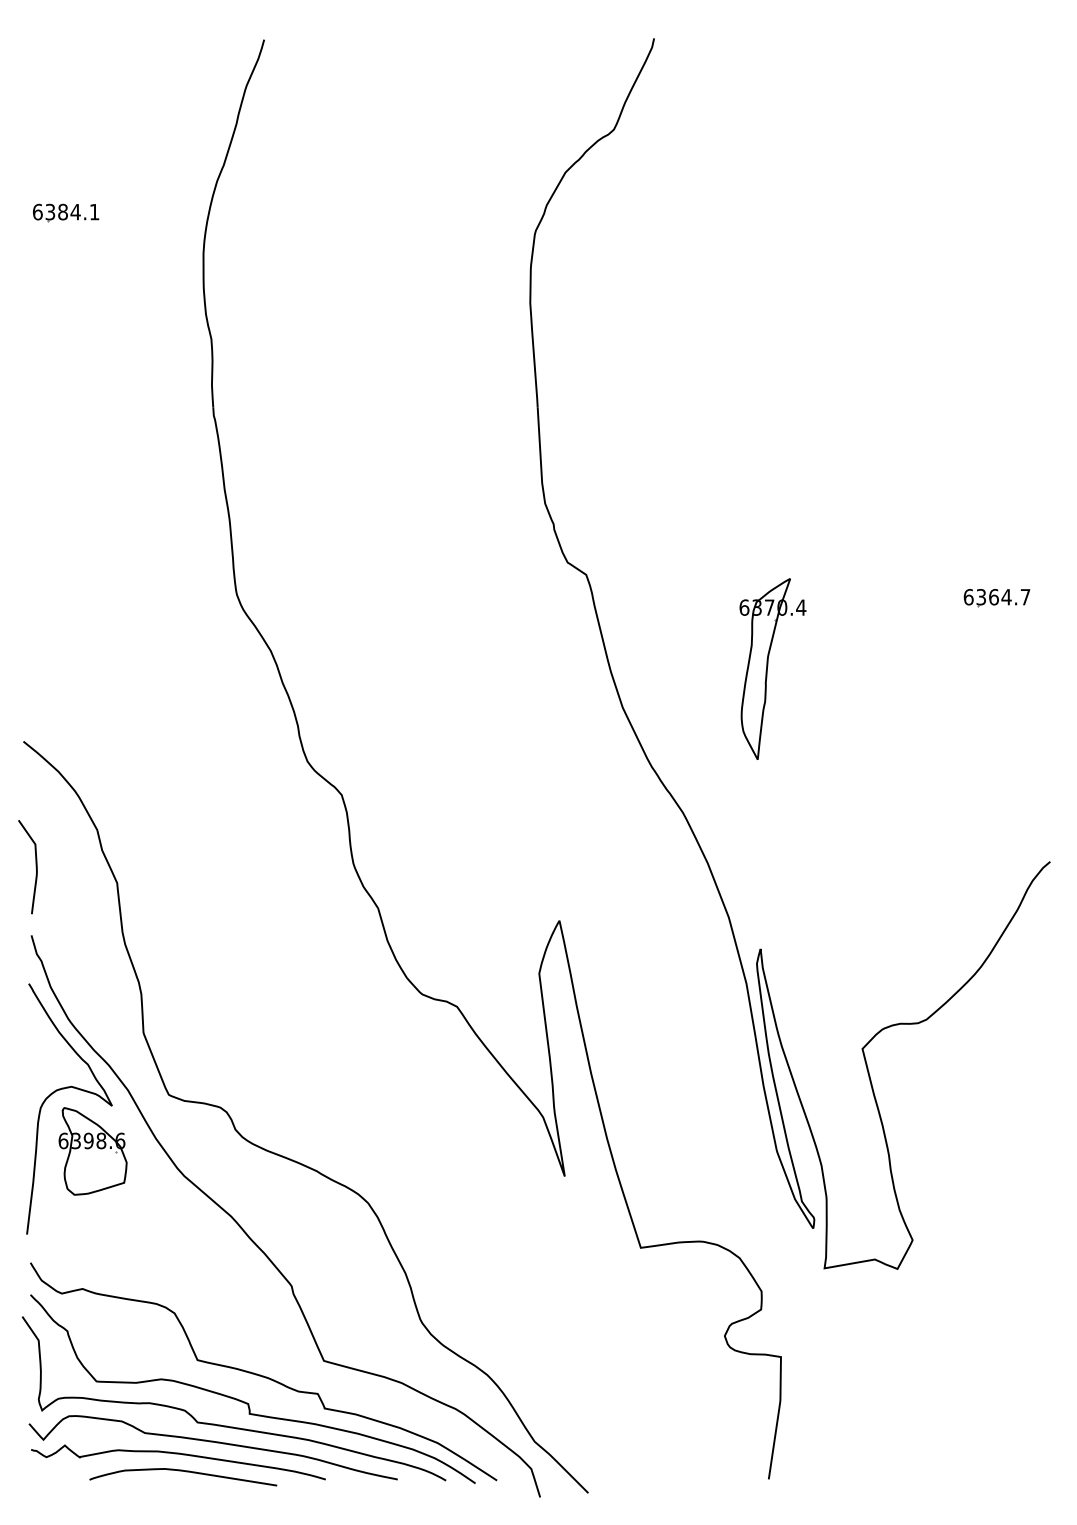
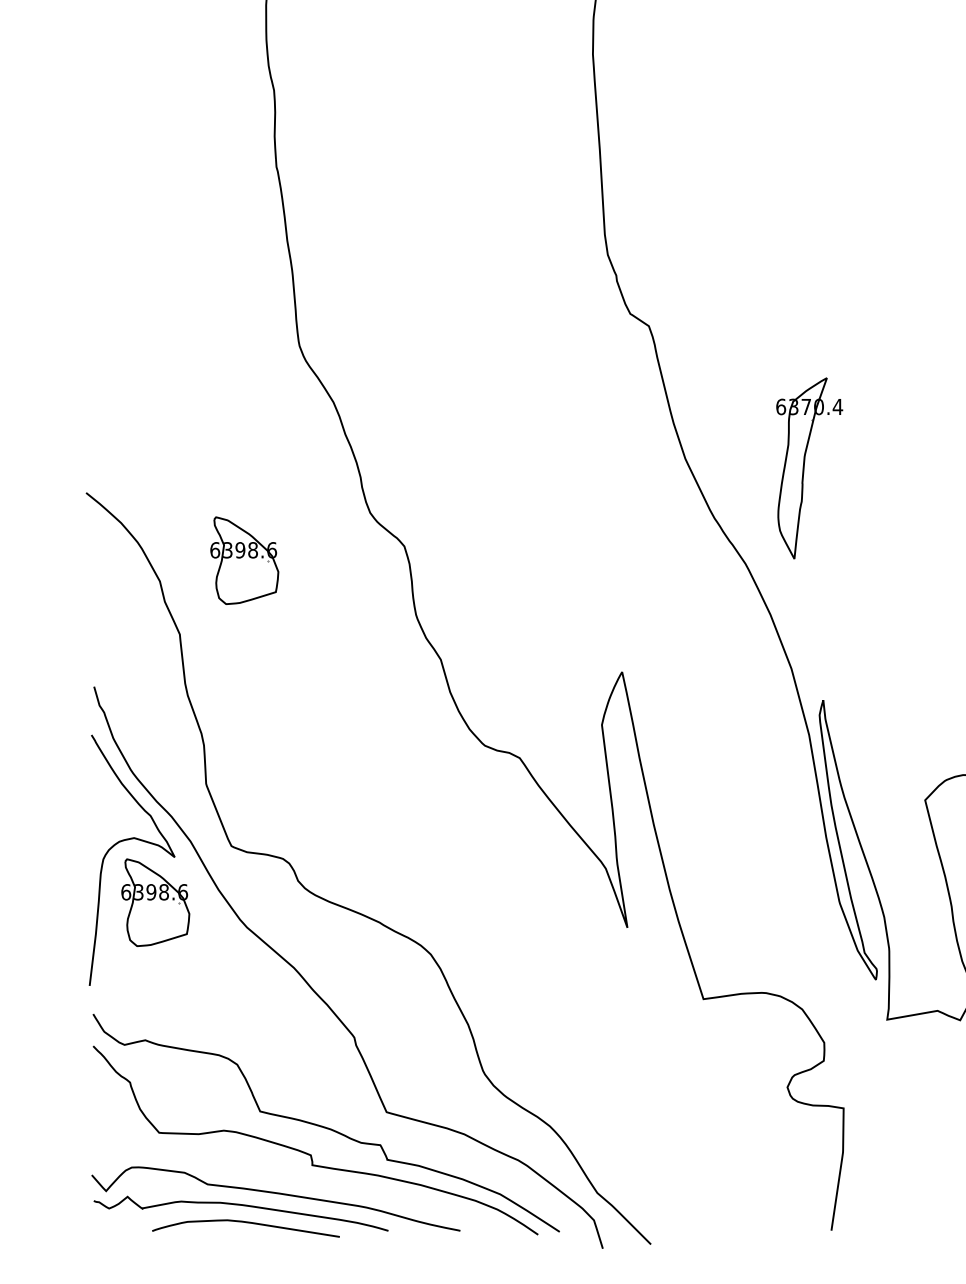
part: (772, 668) -> (809, 467), moved
part: (181, 809) -> (244, 560), added
curve: (35, 867) -> (98, 618), removed
curve: (227, 1425) -> (290, 1176), removed

